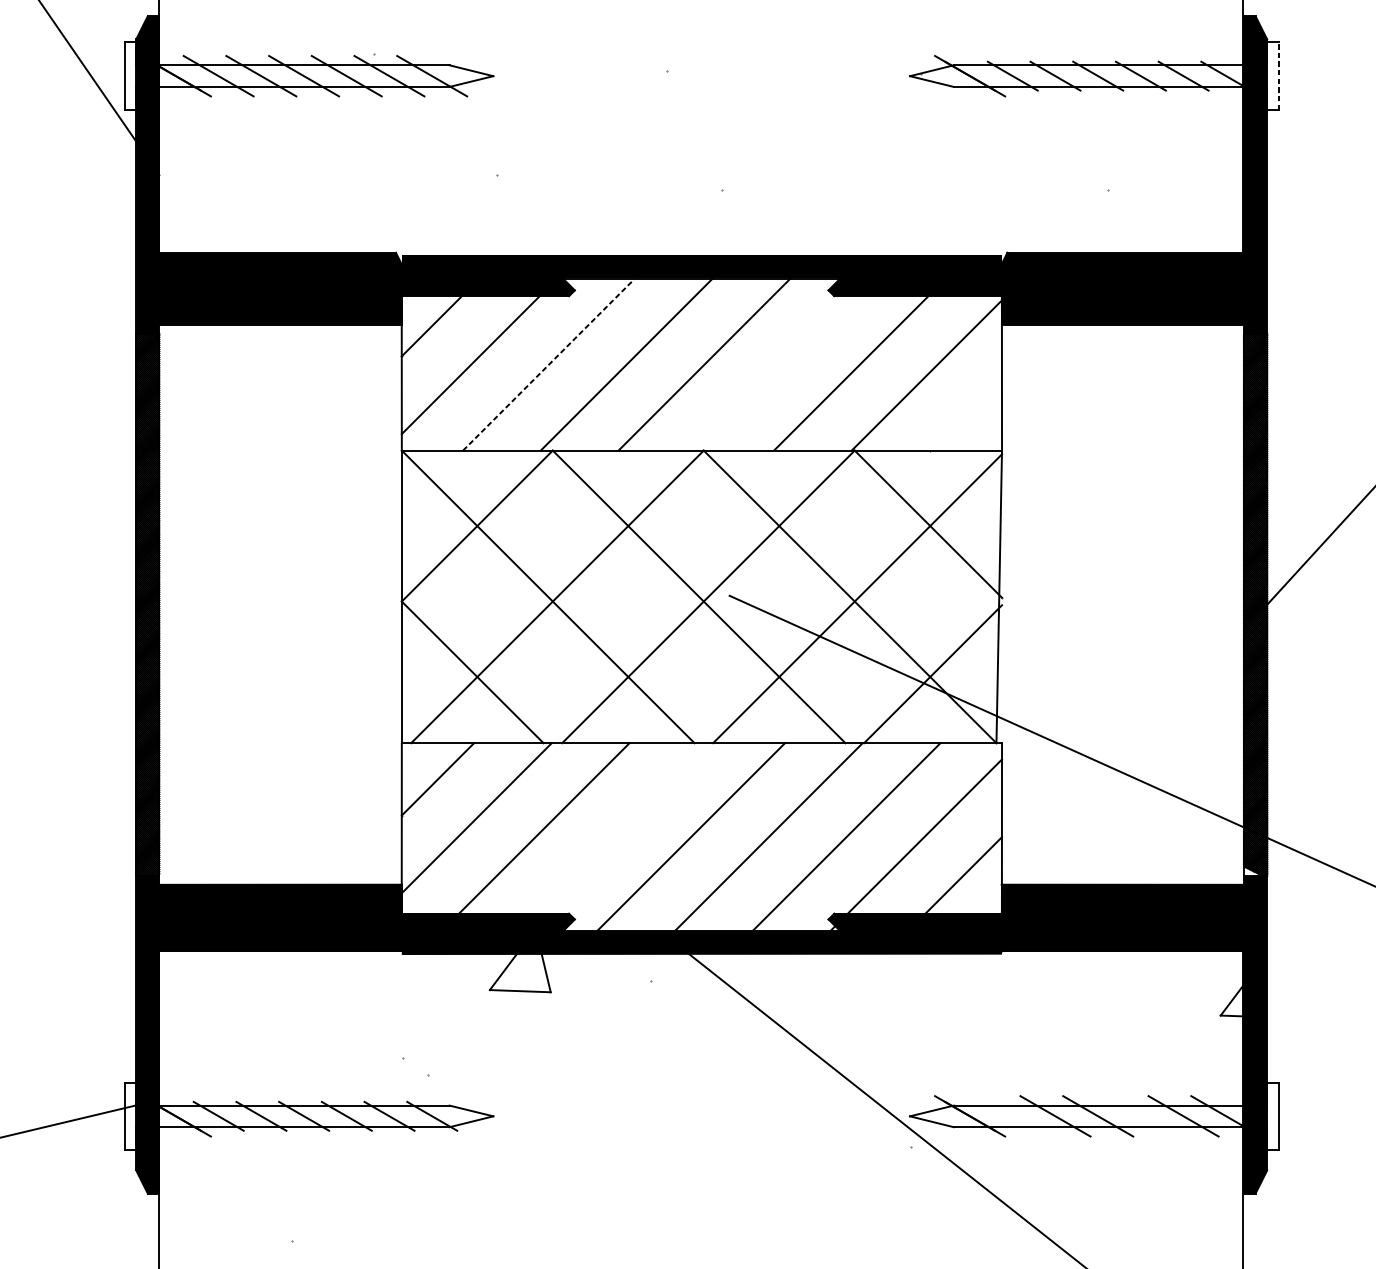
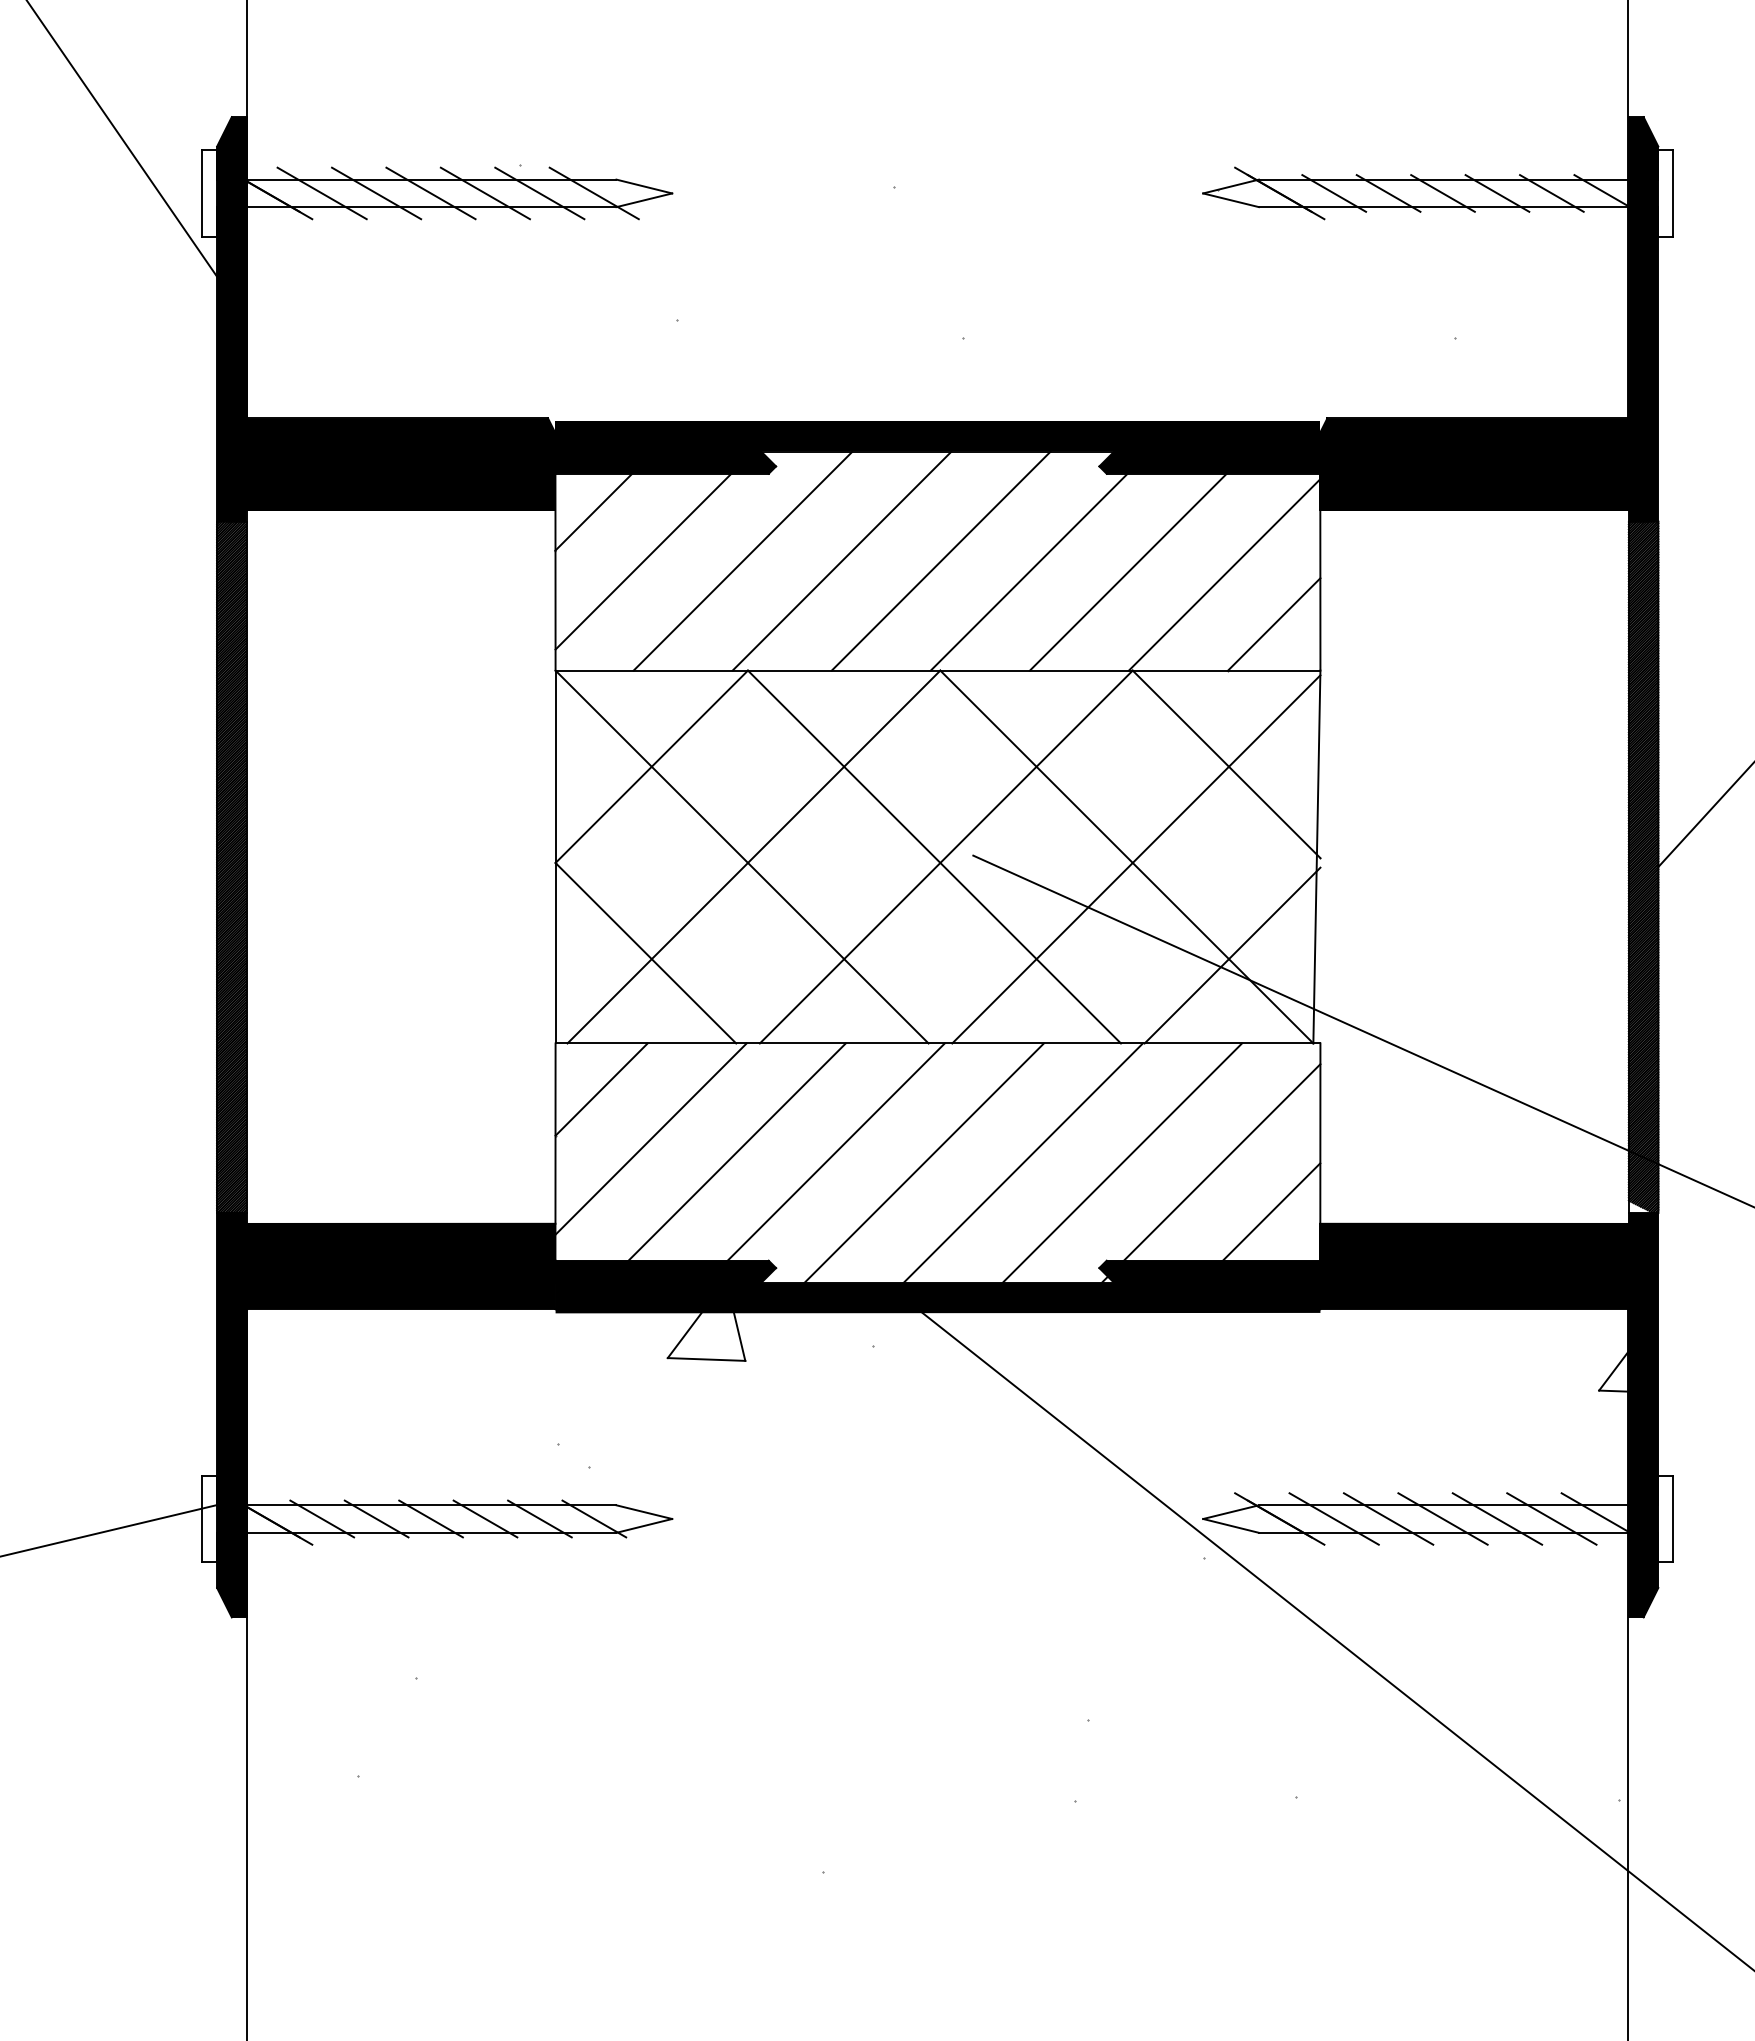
line: (1279, 75) -> (1673, 192), dashed -> solid
line: (548, 364) -> (742, 561), dashed -> solid
line: (772, 372) -> (1028, 571), added
line: (965, 414) -> (1274, 624), added
line: (621, 827) -> (835, 1151), added
line: (1012, 1115) -> (1333, 1518), added
line: (1140, 1115) -> (1497, 1518), added

